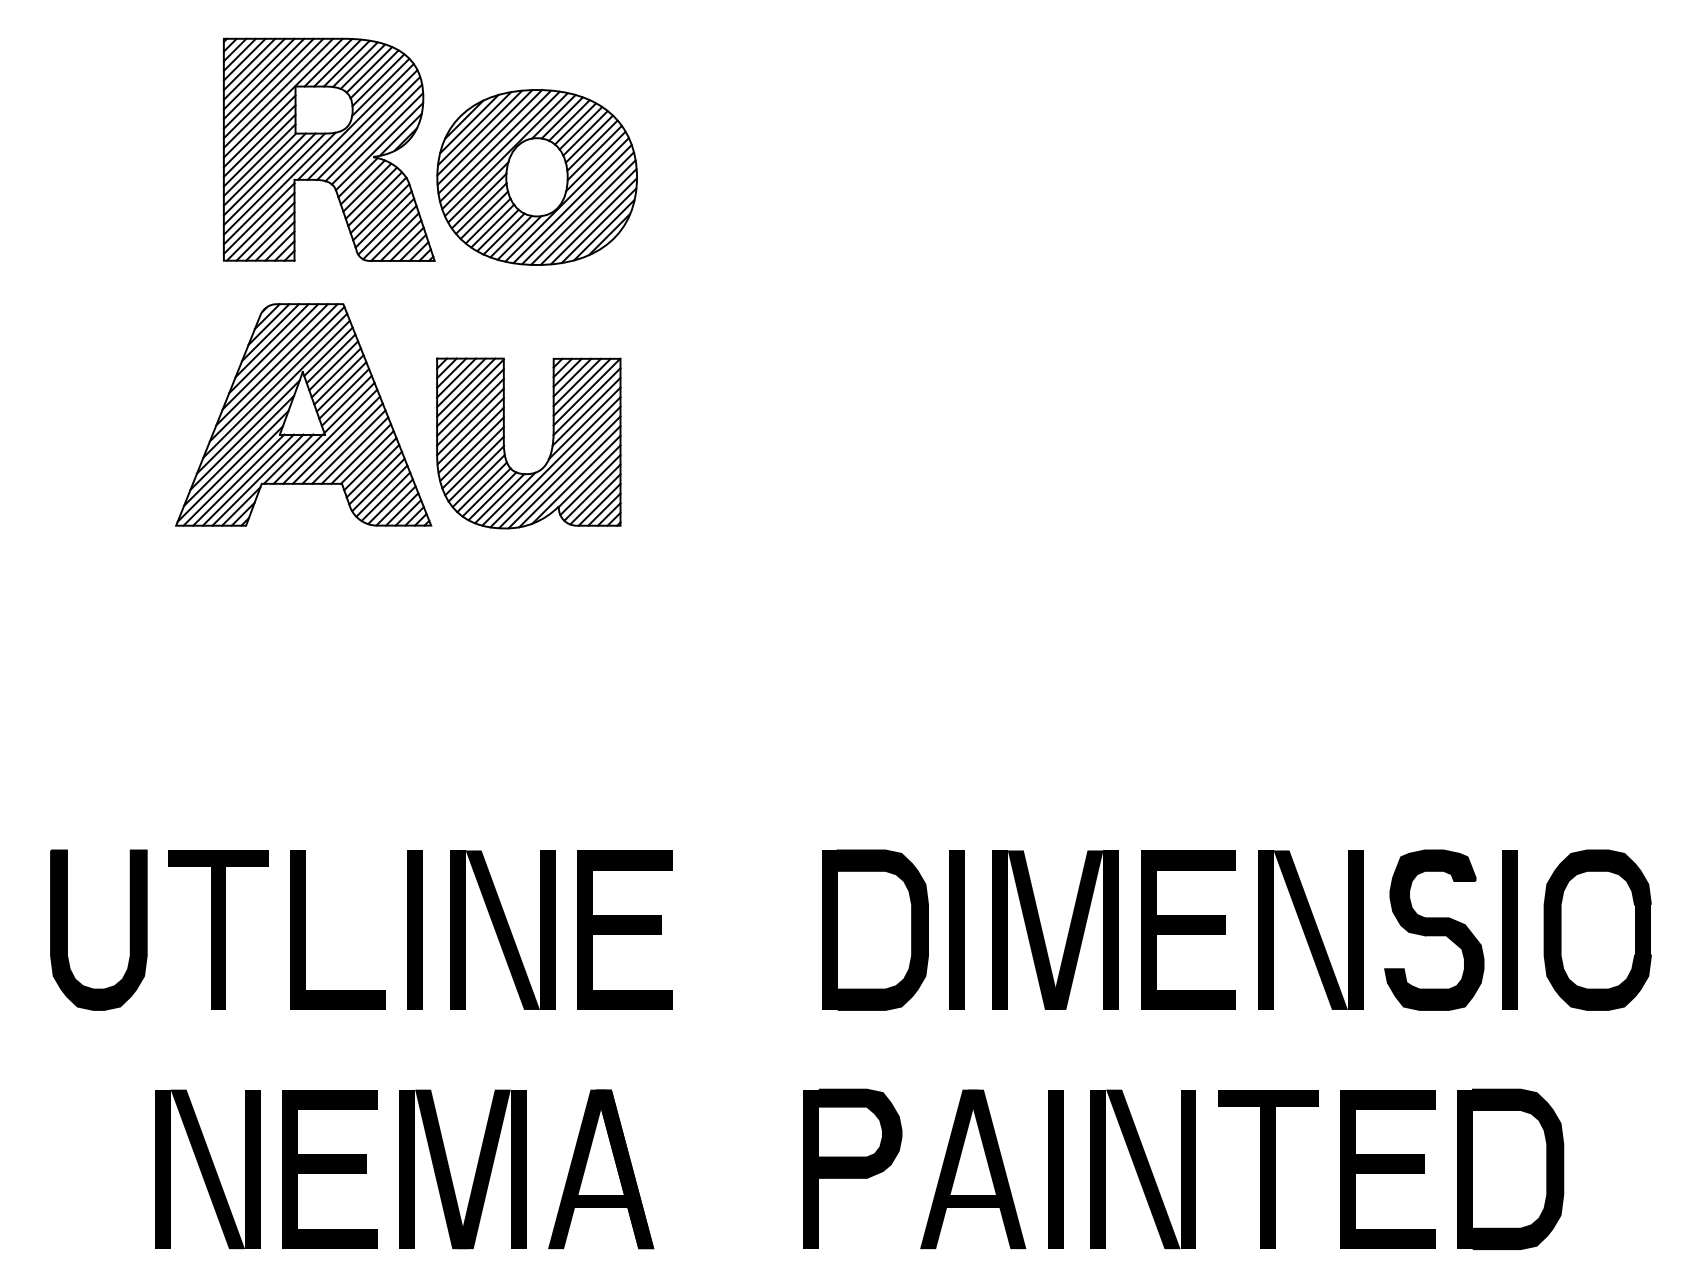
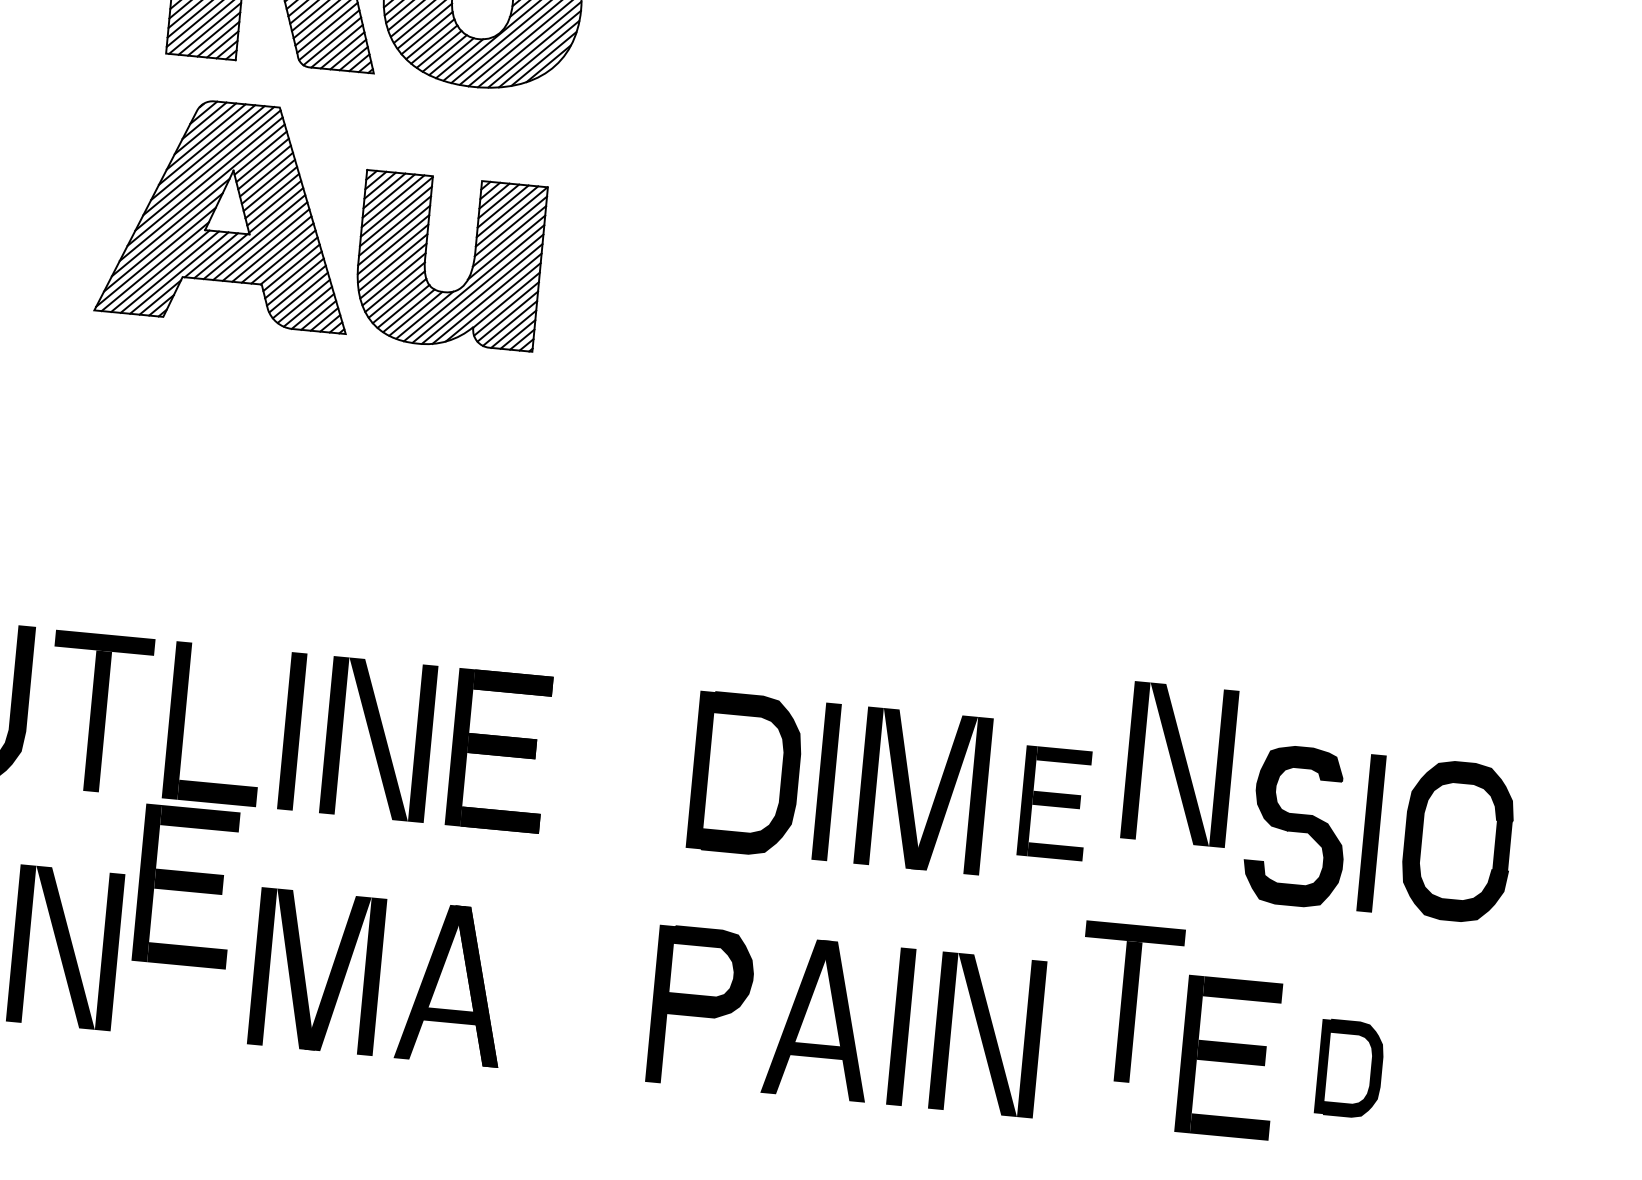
part: (1188, 929) -> (1054, 802), size x0.7
part: (1310, 929) -> (1179, 763), moved
part: (1510, 1168) -> (1349, 1068), size x0.6
part: (329, 1169) -> (185, 886), moved
part: (1268, 1169) -> (1129, 1003), moved

